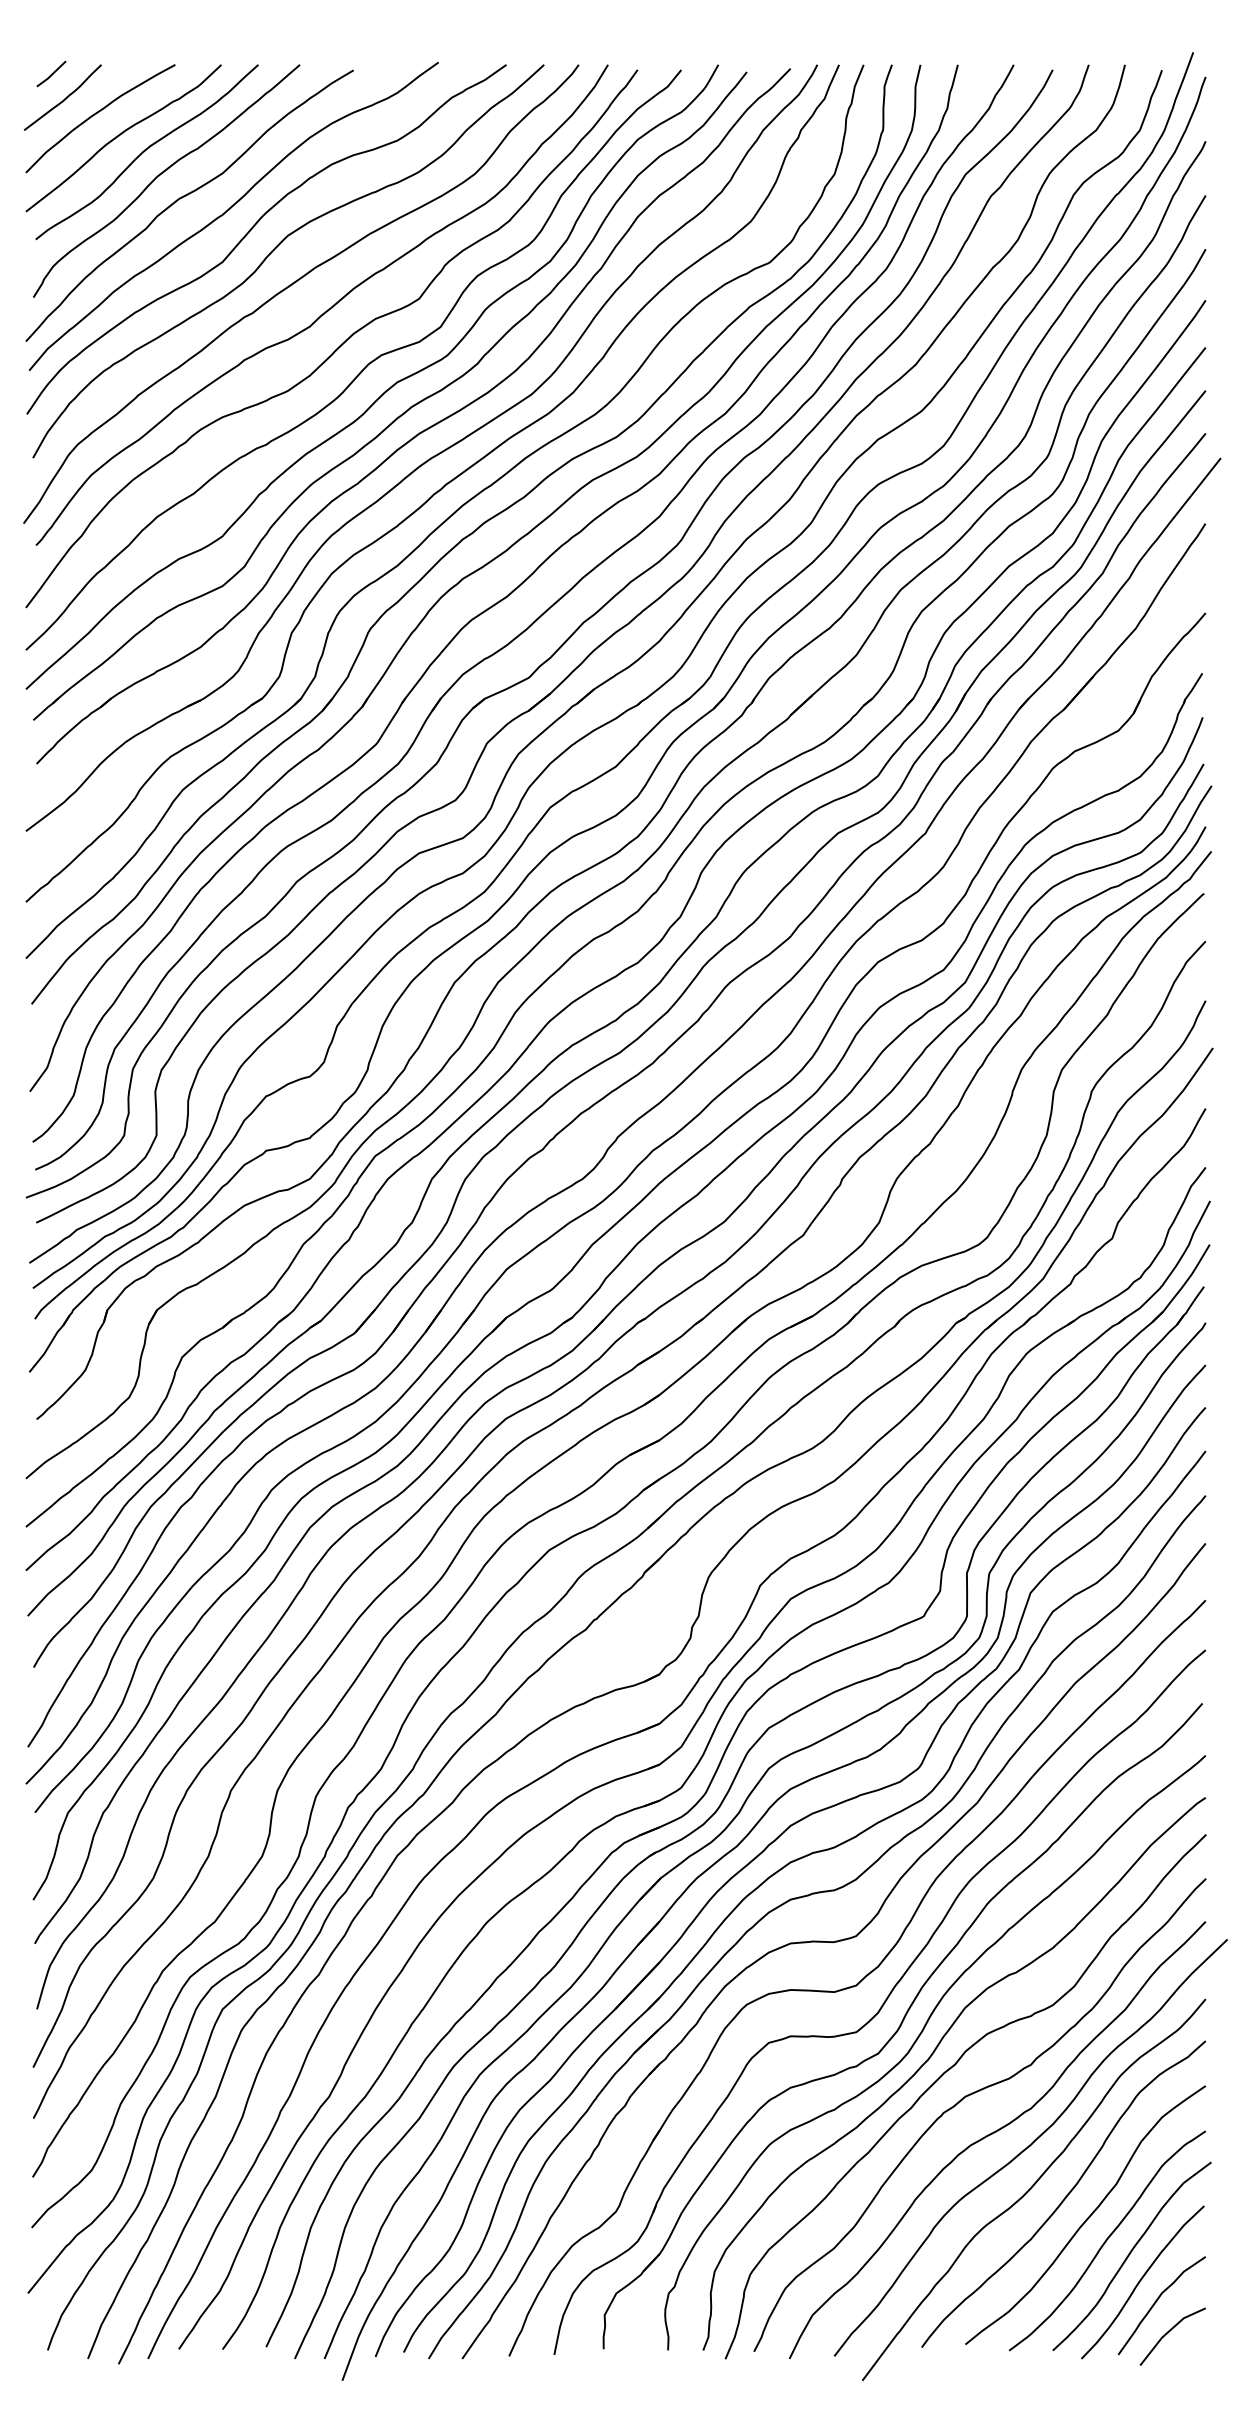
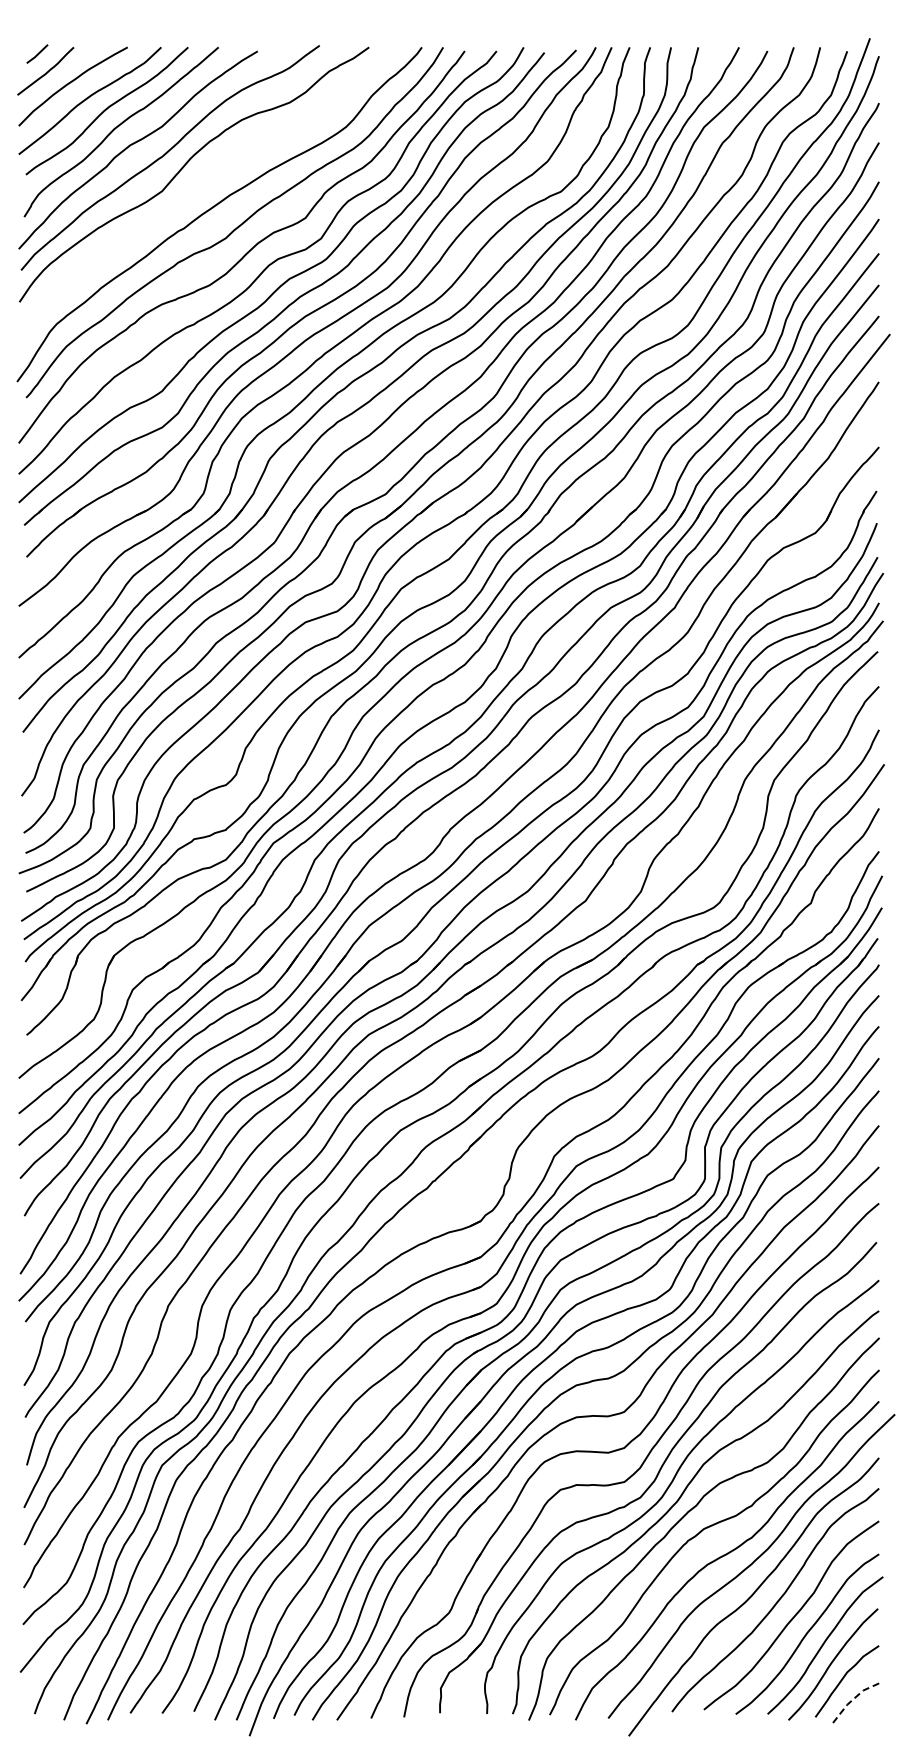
curve: (276, 248) -> (201, 181), removed
line: (1169, 2331) -> (852, 1700), solid -> dashed

